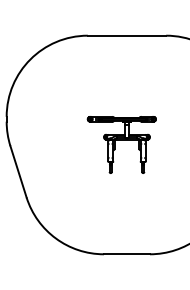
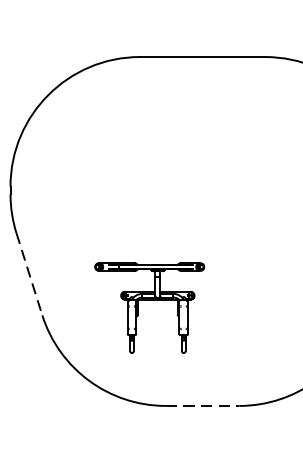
part: (121, 144) -> (149, 307), moved
line: (18, 171) -> (29, 273), solid -> dashed
line: (126, 254) -> (201, 406), solid -> dashed

